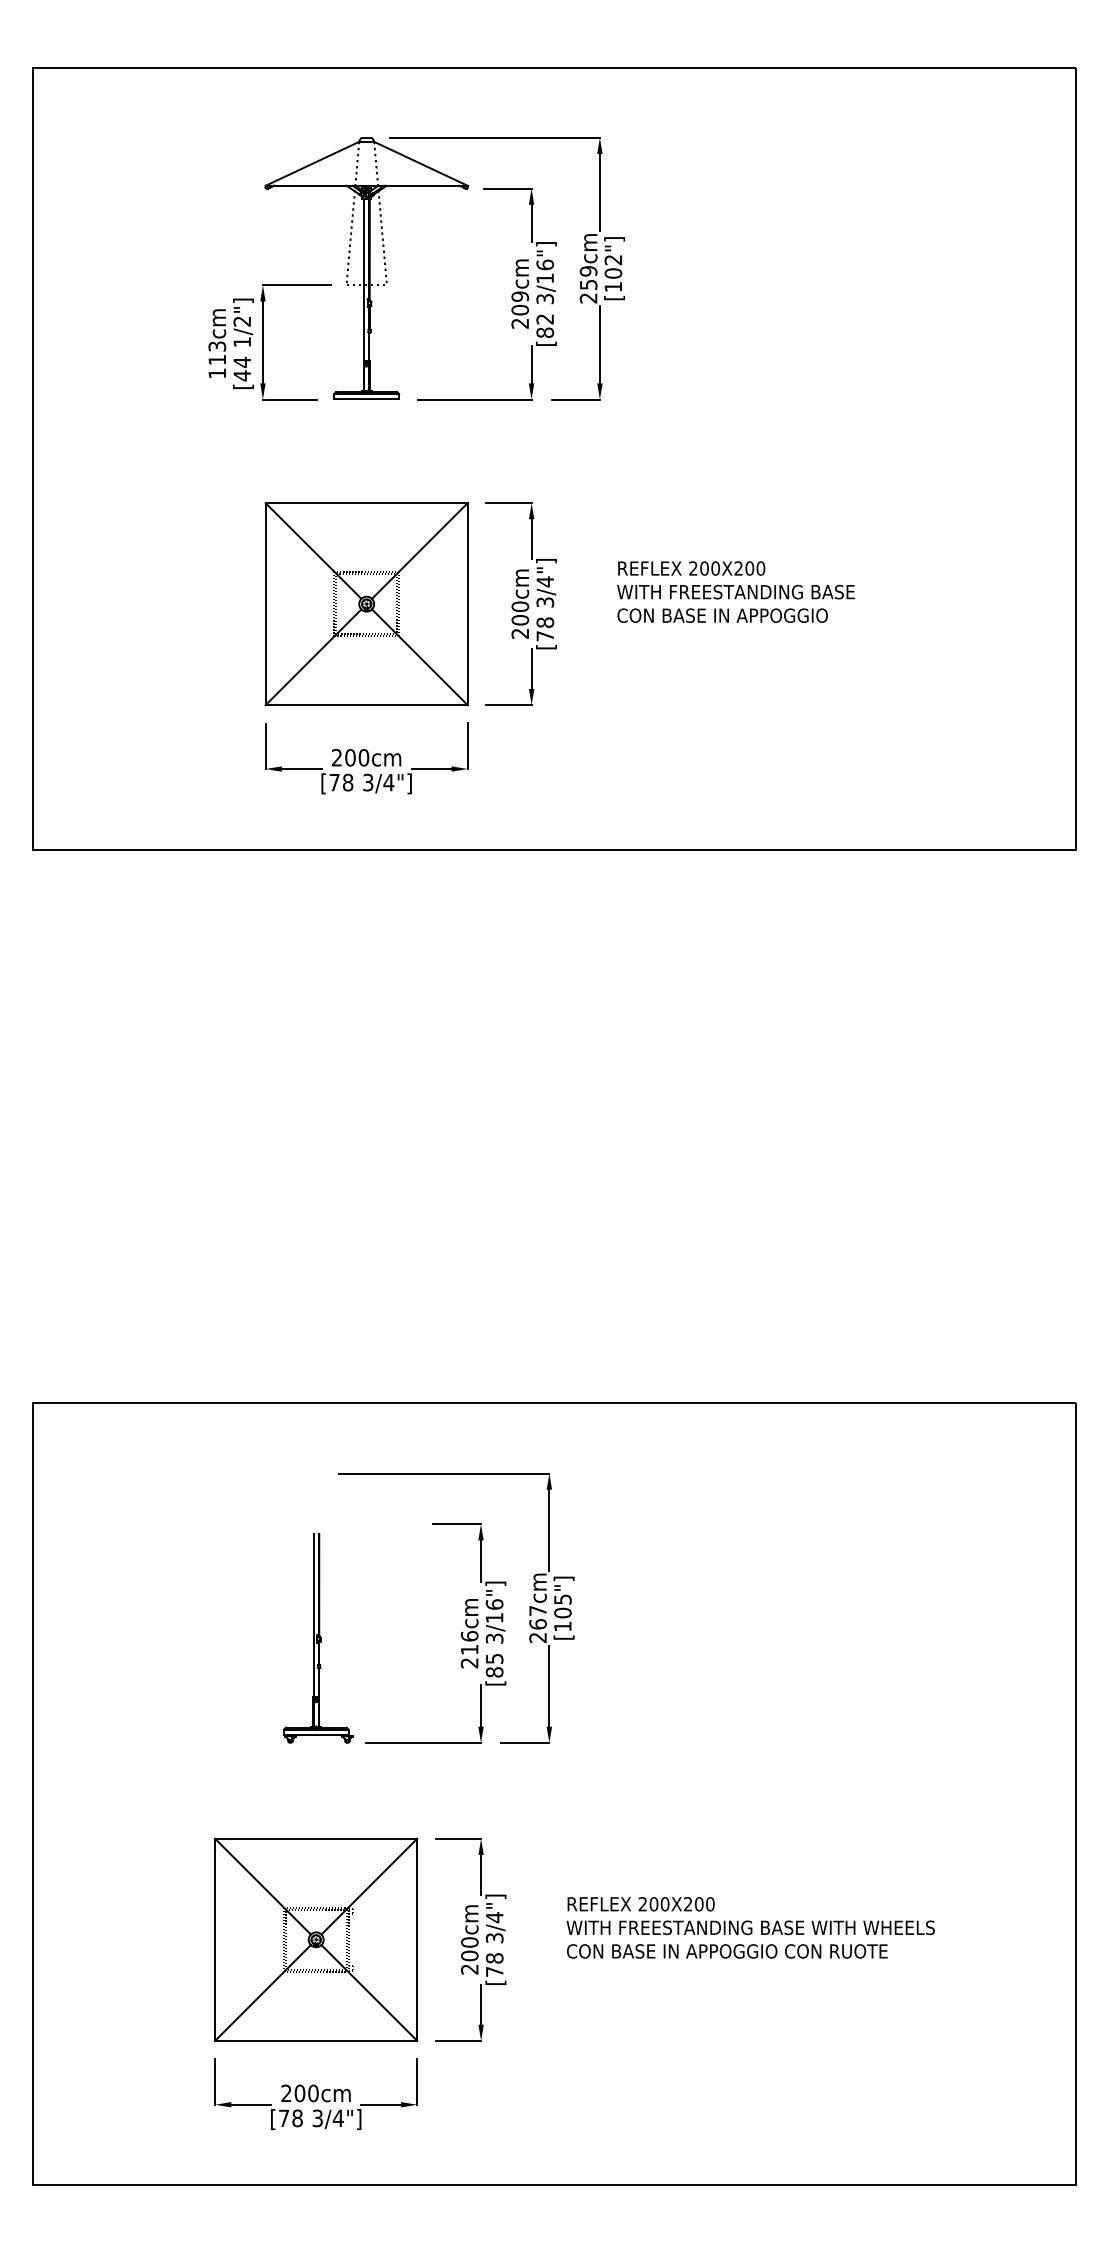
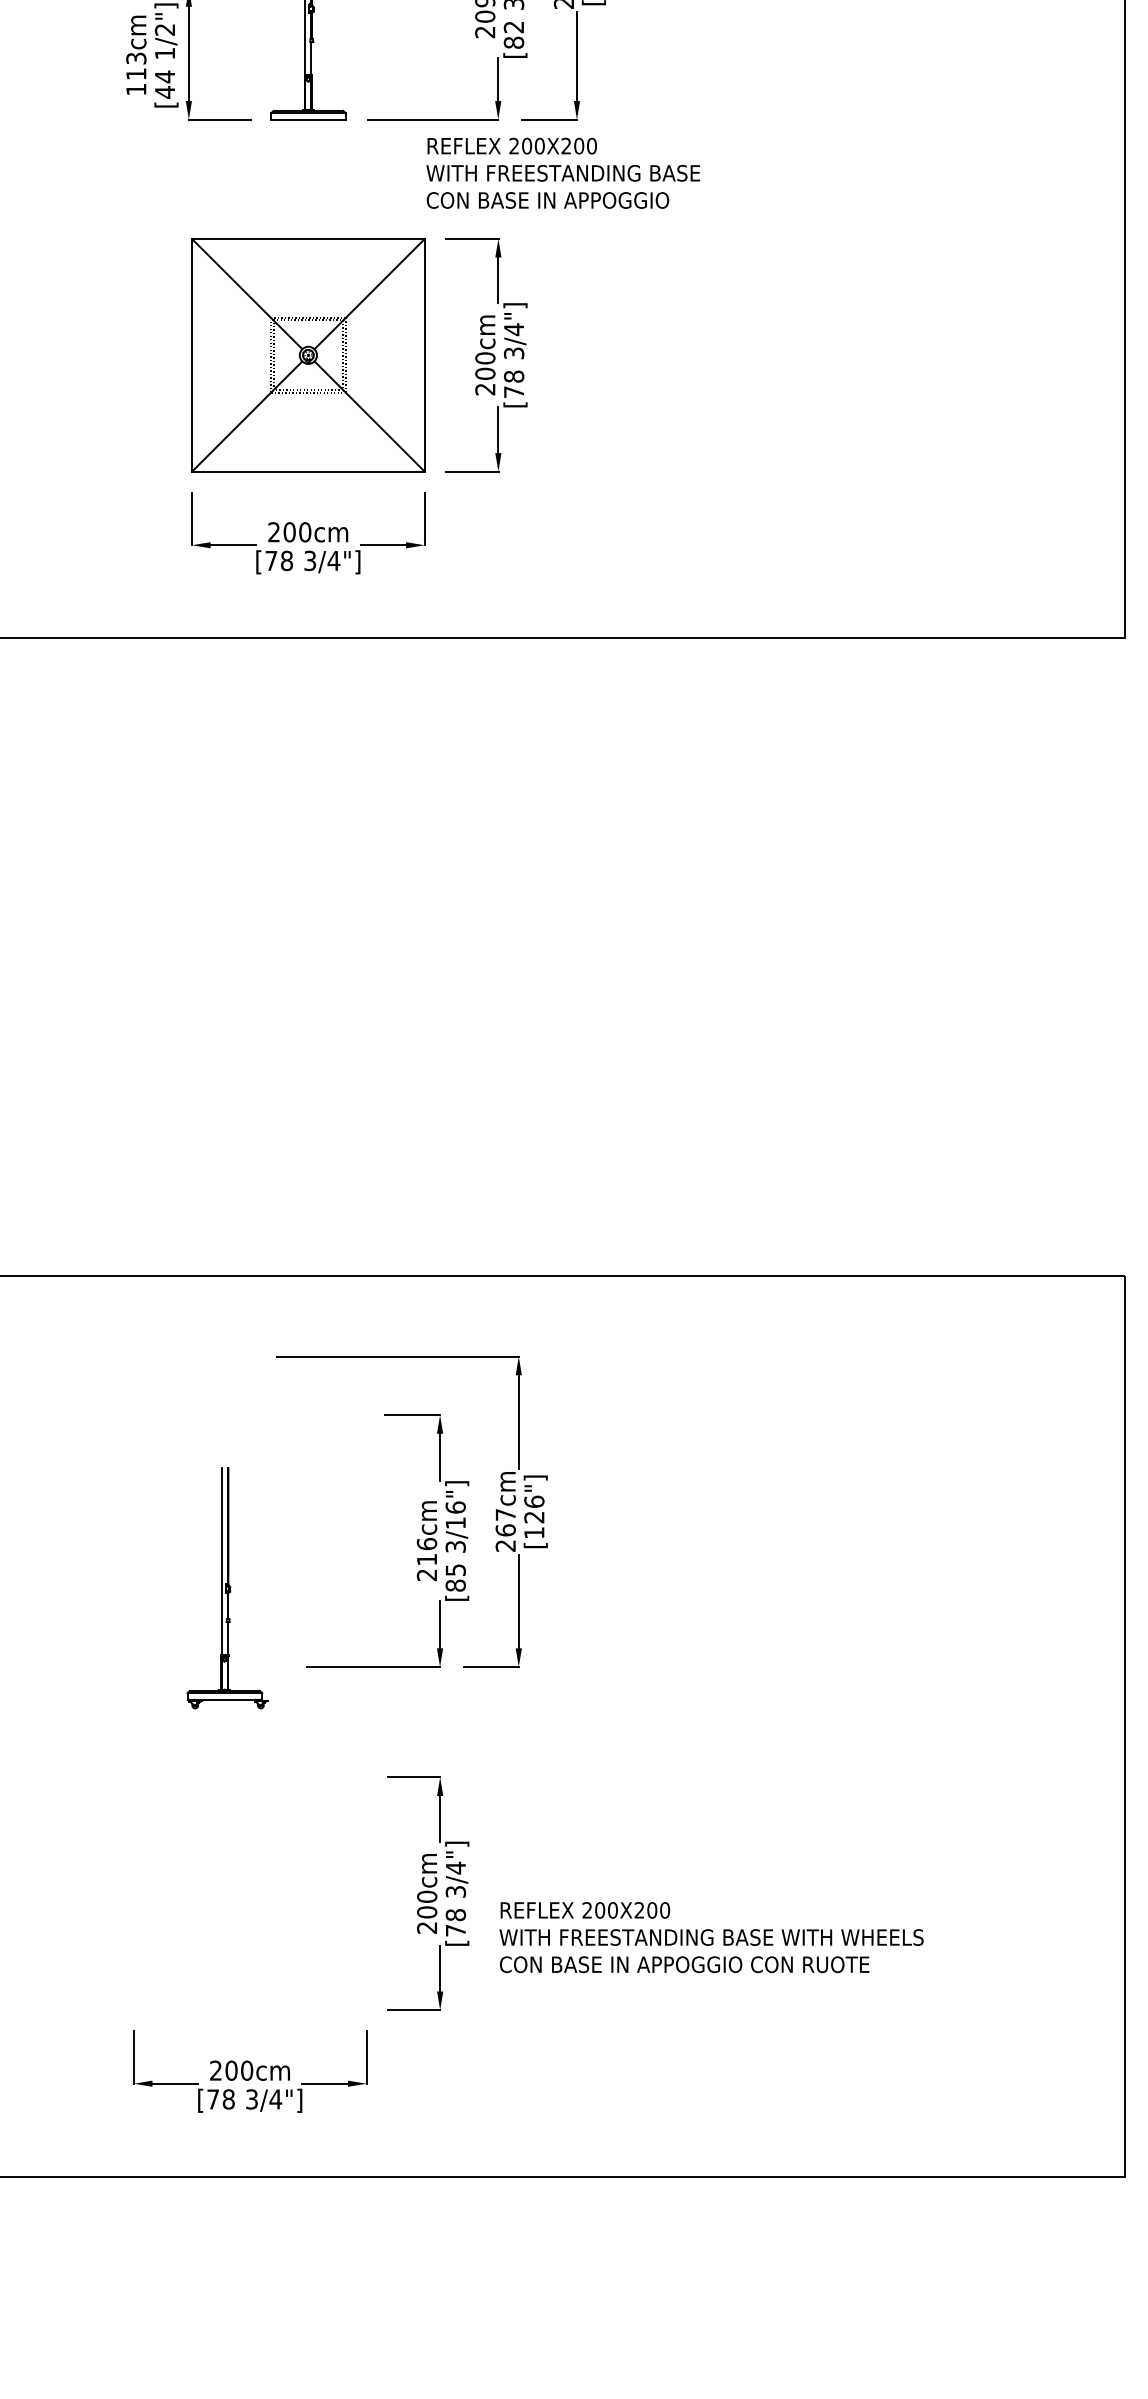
text: (735, 591) -> (562, 172), moved
text: (562, 1606) -> (533, 1509), [105"] -> [126"]
part: (317, 1638) -> (226, 1588), moved
text: (750, 1927) -> (711, 1937), moved
part: (316, 1939) -> (250, 1893), removed

